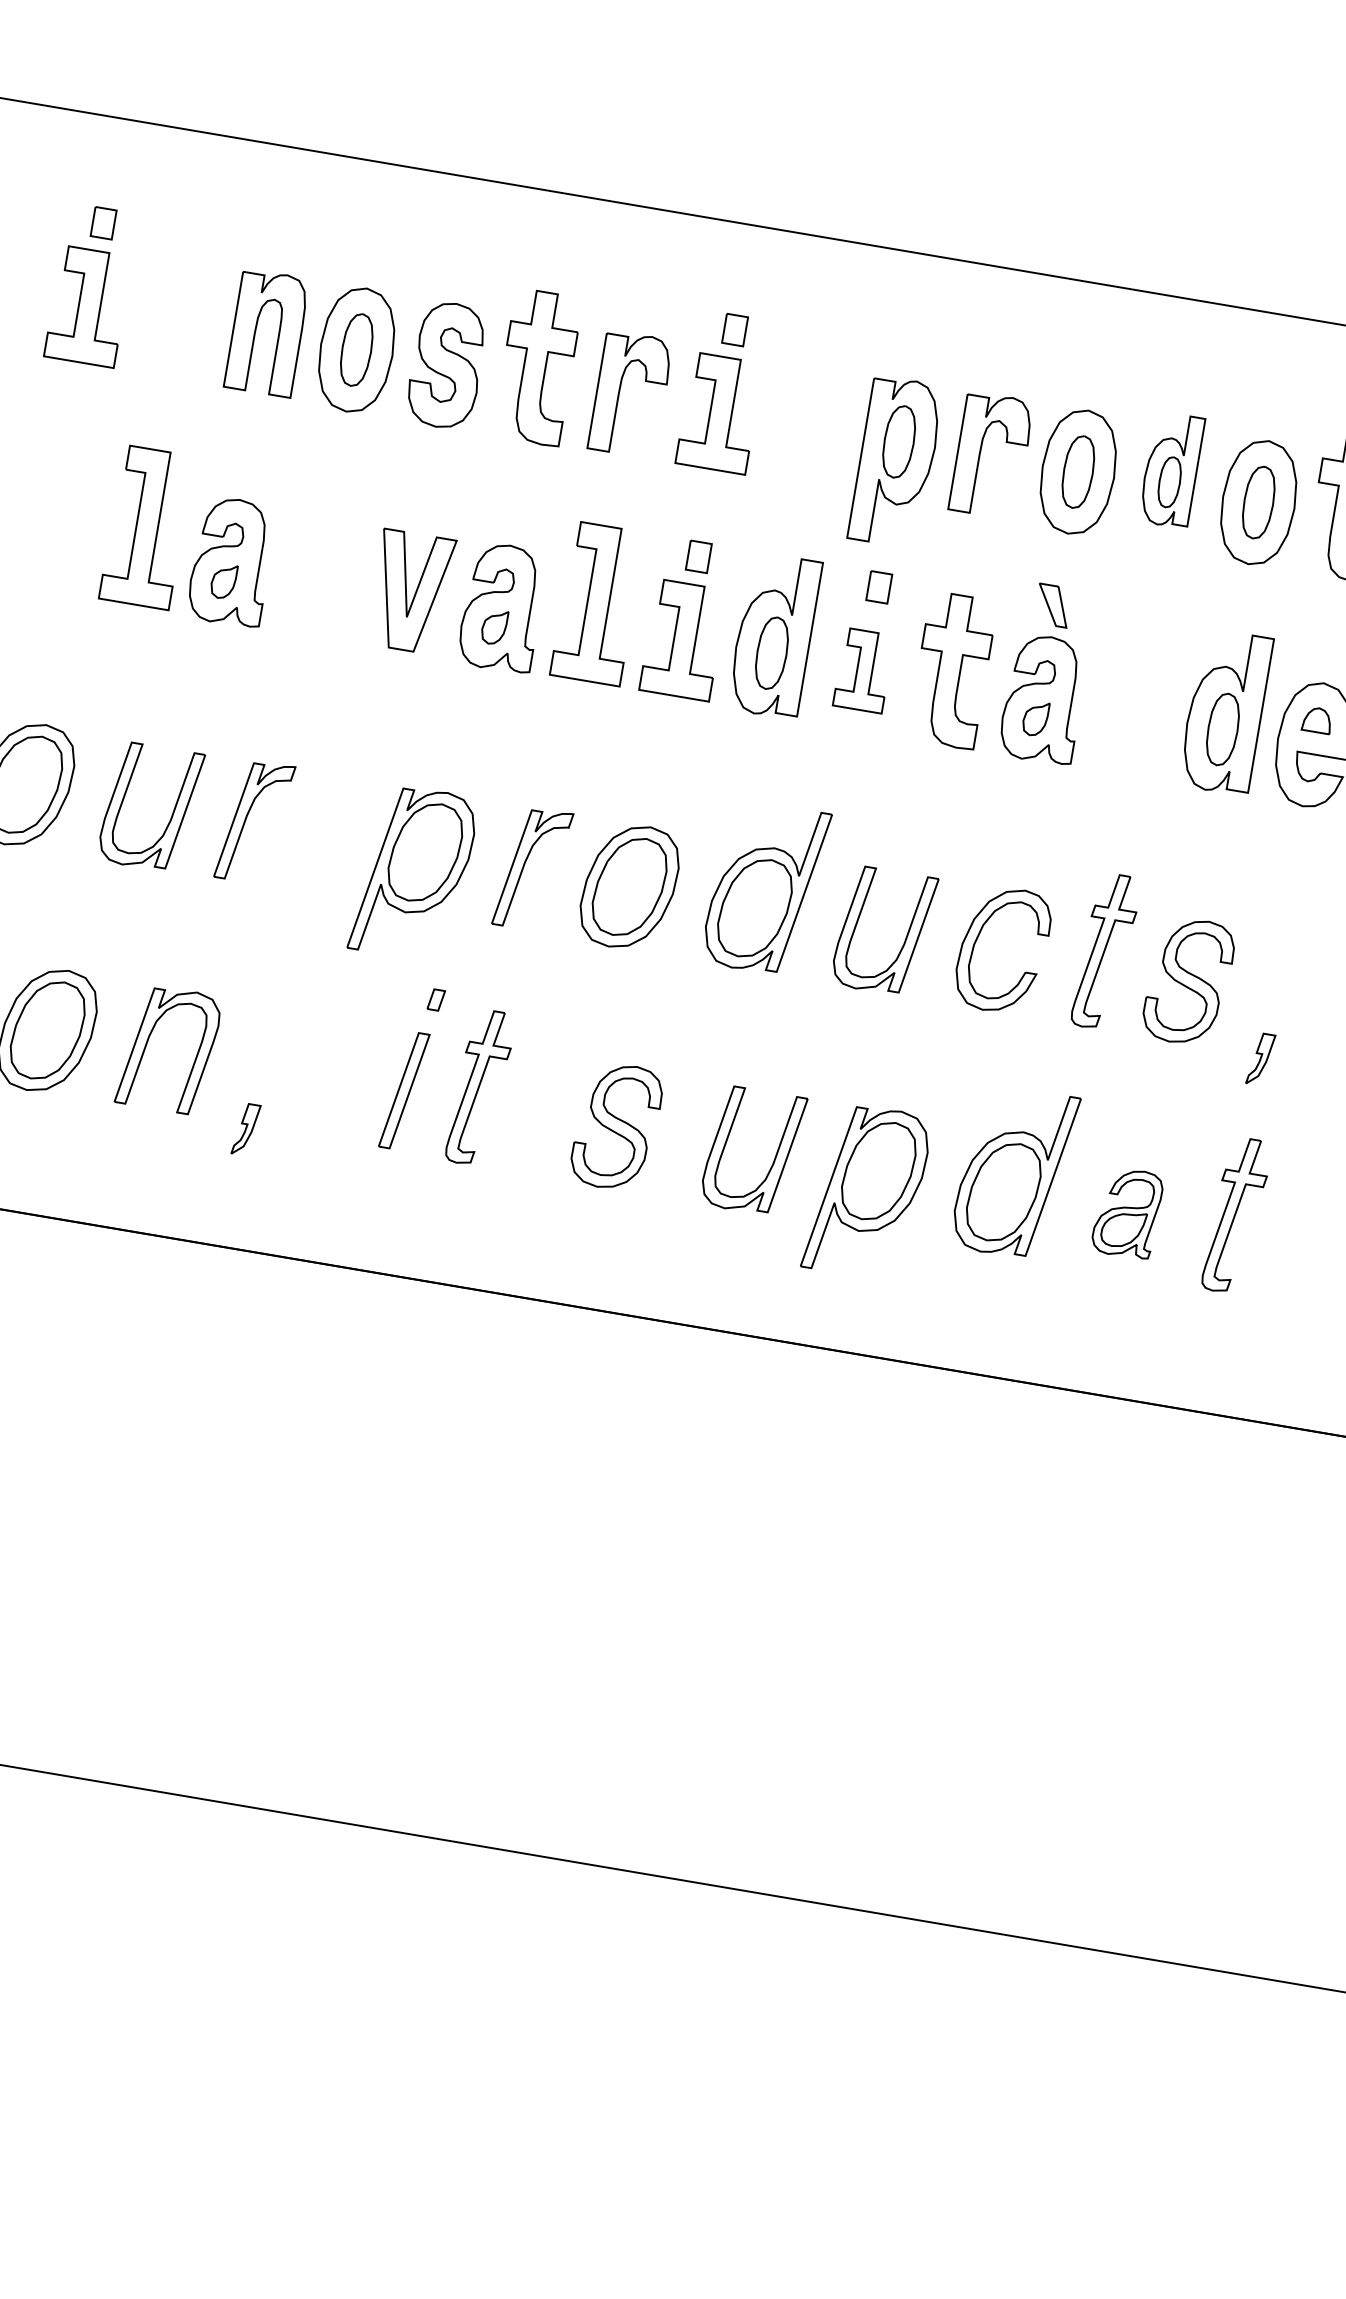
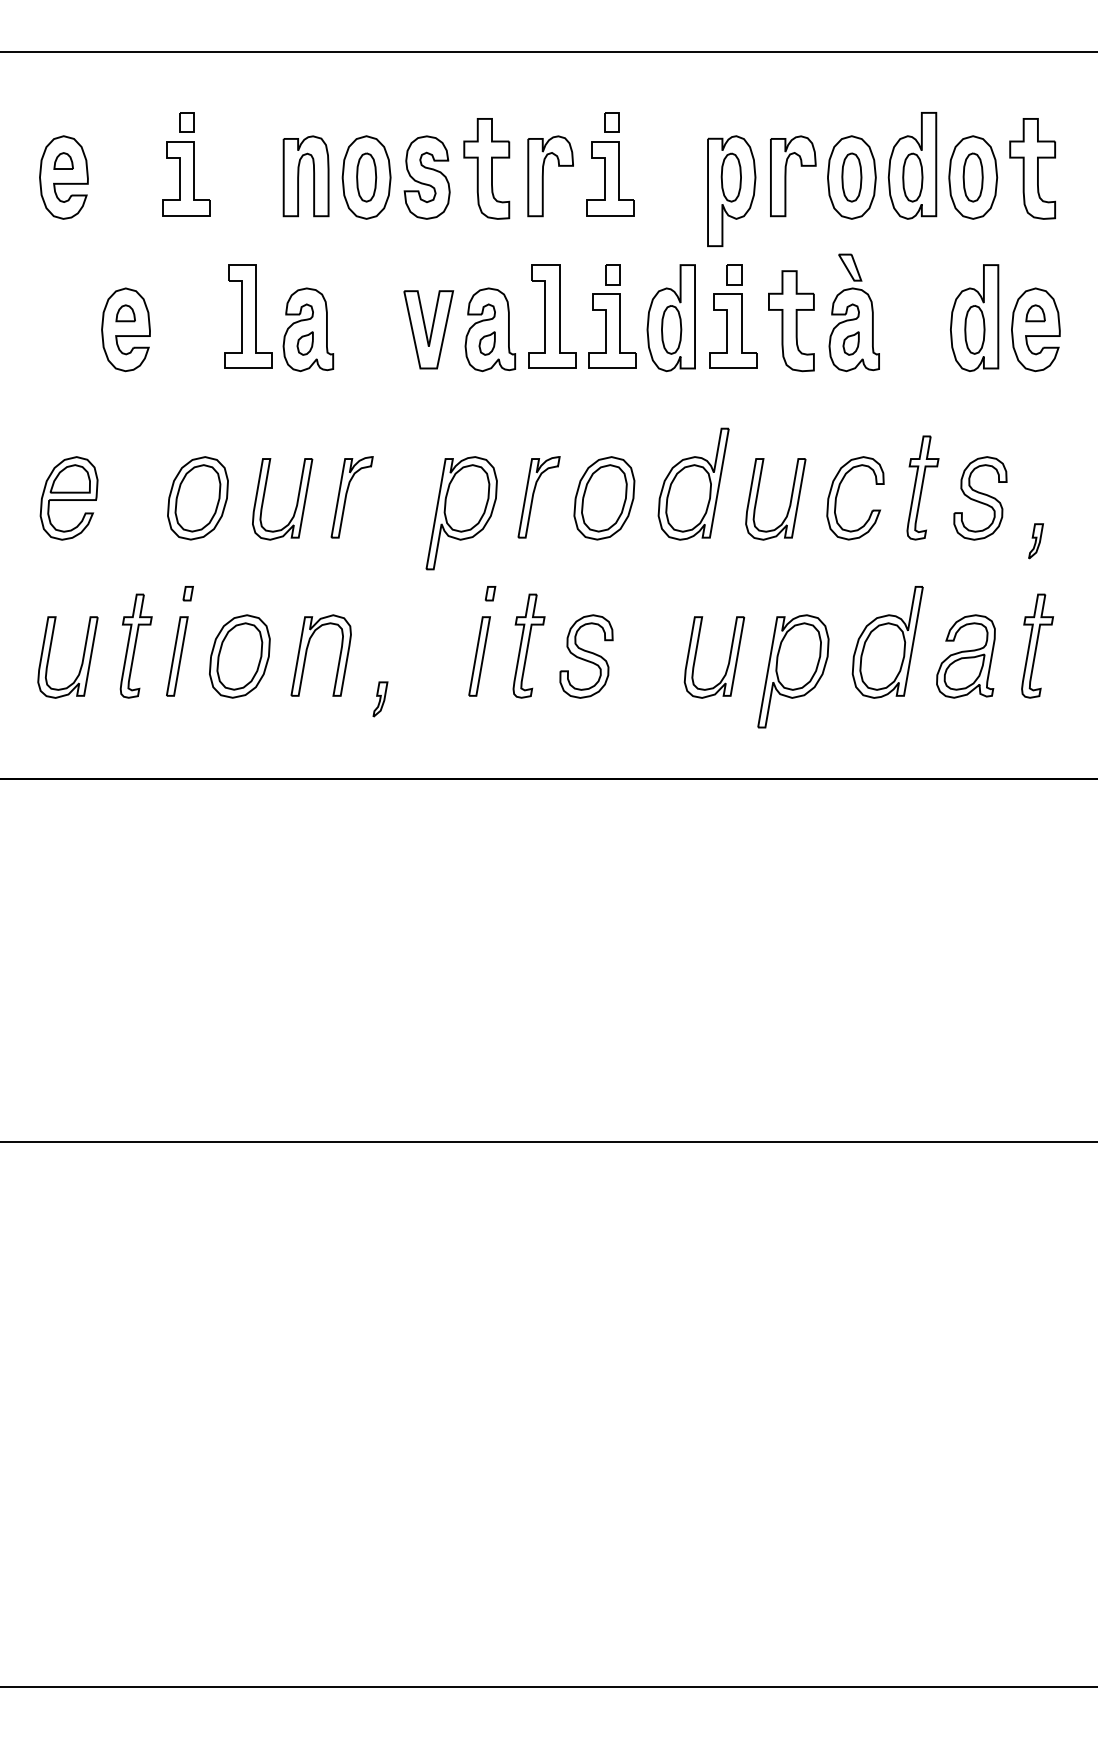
part: (1171, 469) -> (912, 165), size x1.43
part: (863, 669) -> (733, 330), size x1.43
part: (616, 1126) -> (586, 656), moved
part: (1126, 1212) -> (965, 656), size x1.43

